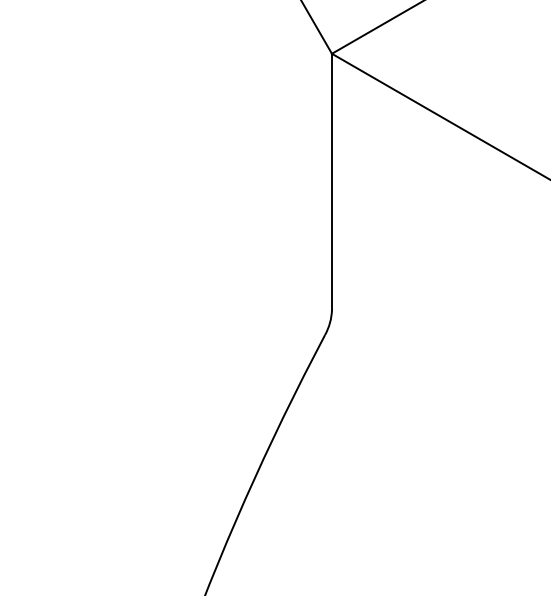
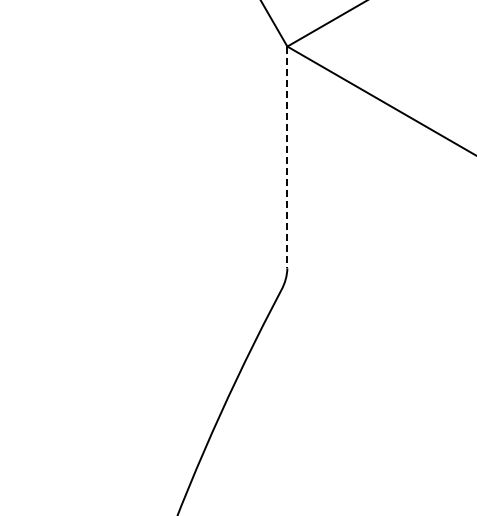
line: (332, 181) -> (287, 157), solid -> dashed

